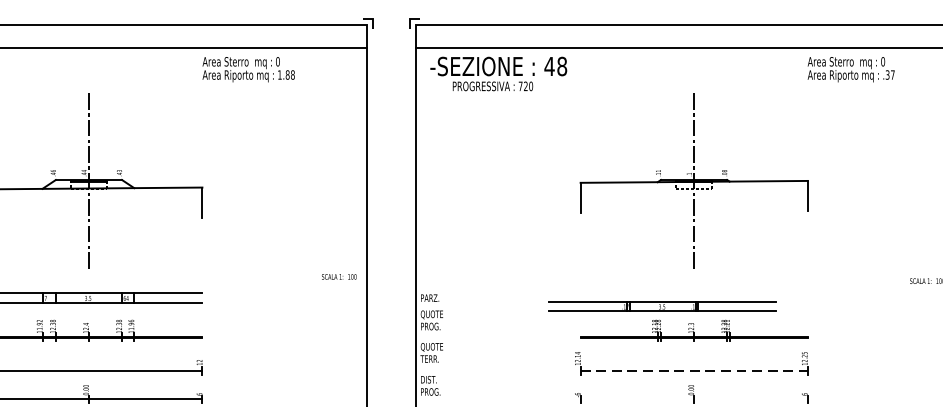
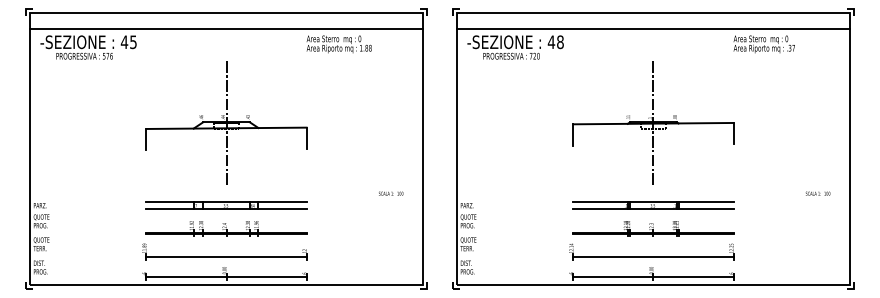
text: (339, 276) -> (391, 193), moved
part: (662, 306) -> (653, 205), moved
line: (694, 371) -> (653, 257), dashed -> solid
line: (694, 399) -> (653, 277), added

